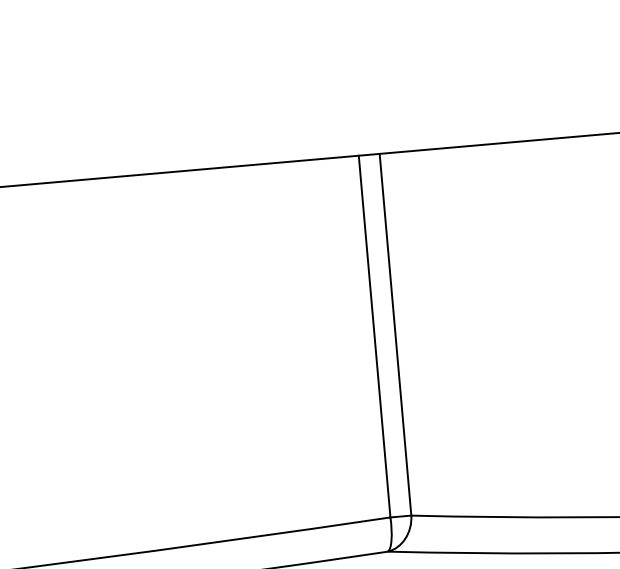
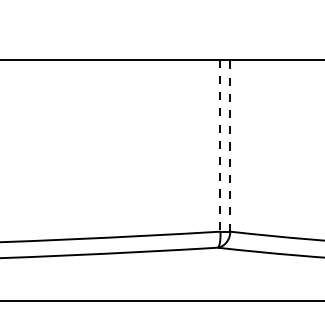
line: (395, 334) -> (230, 145), solid -> dashed
line: (374, 336) -> (220, 145), solid -> dashed

